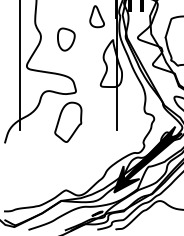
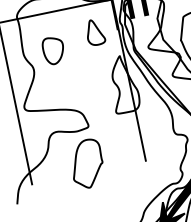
part: (66, 39) -> (53, 50), moved

